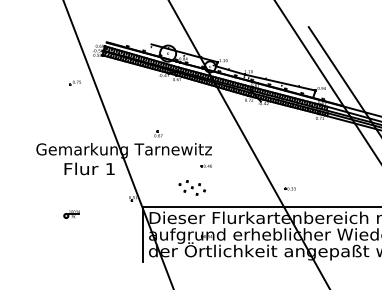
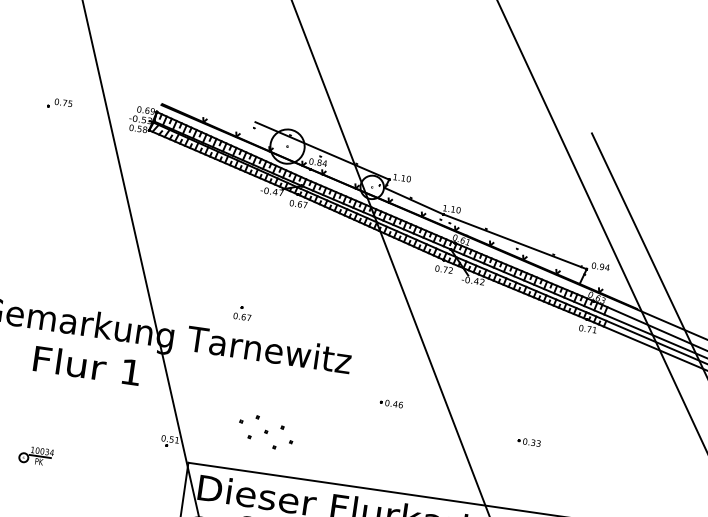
part: (74, 82) -> (58, 102), moved
part: (205, 165) -> (389, 401), moved
part: (191, 187) -> (264, 431), moved
part: (289, 188) -> (527, 441), moved

